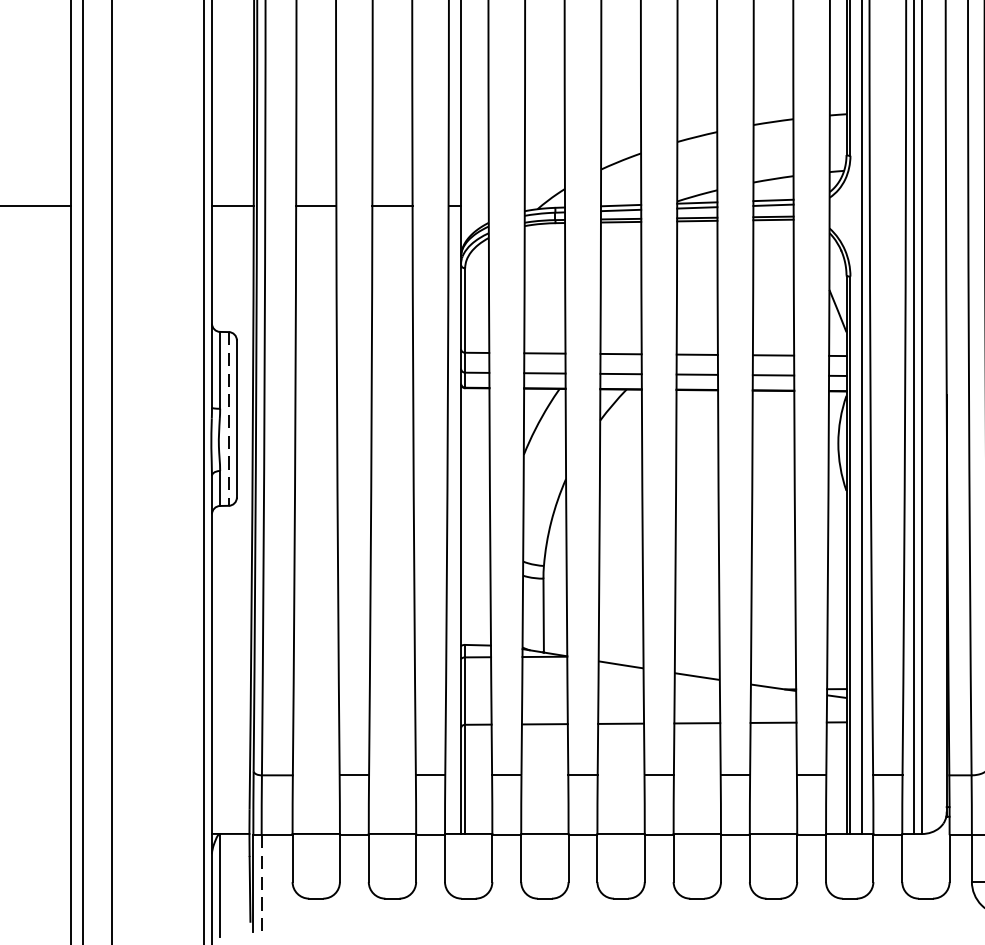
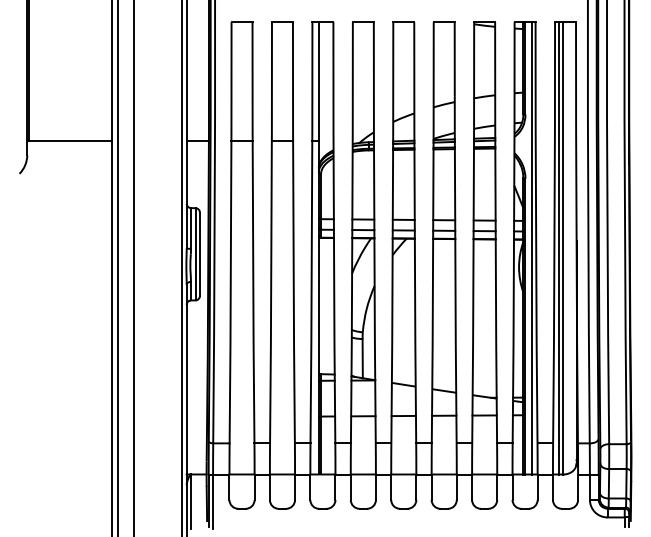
line: (228, 419) -> (195, 254), dashed -> solid
line: (262, 884) -> (213, 501), dashed -> solid

